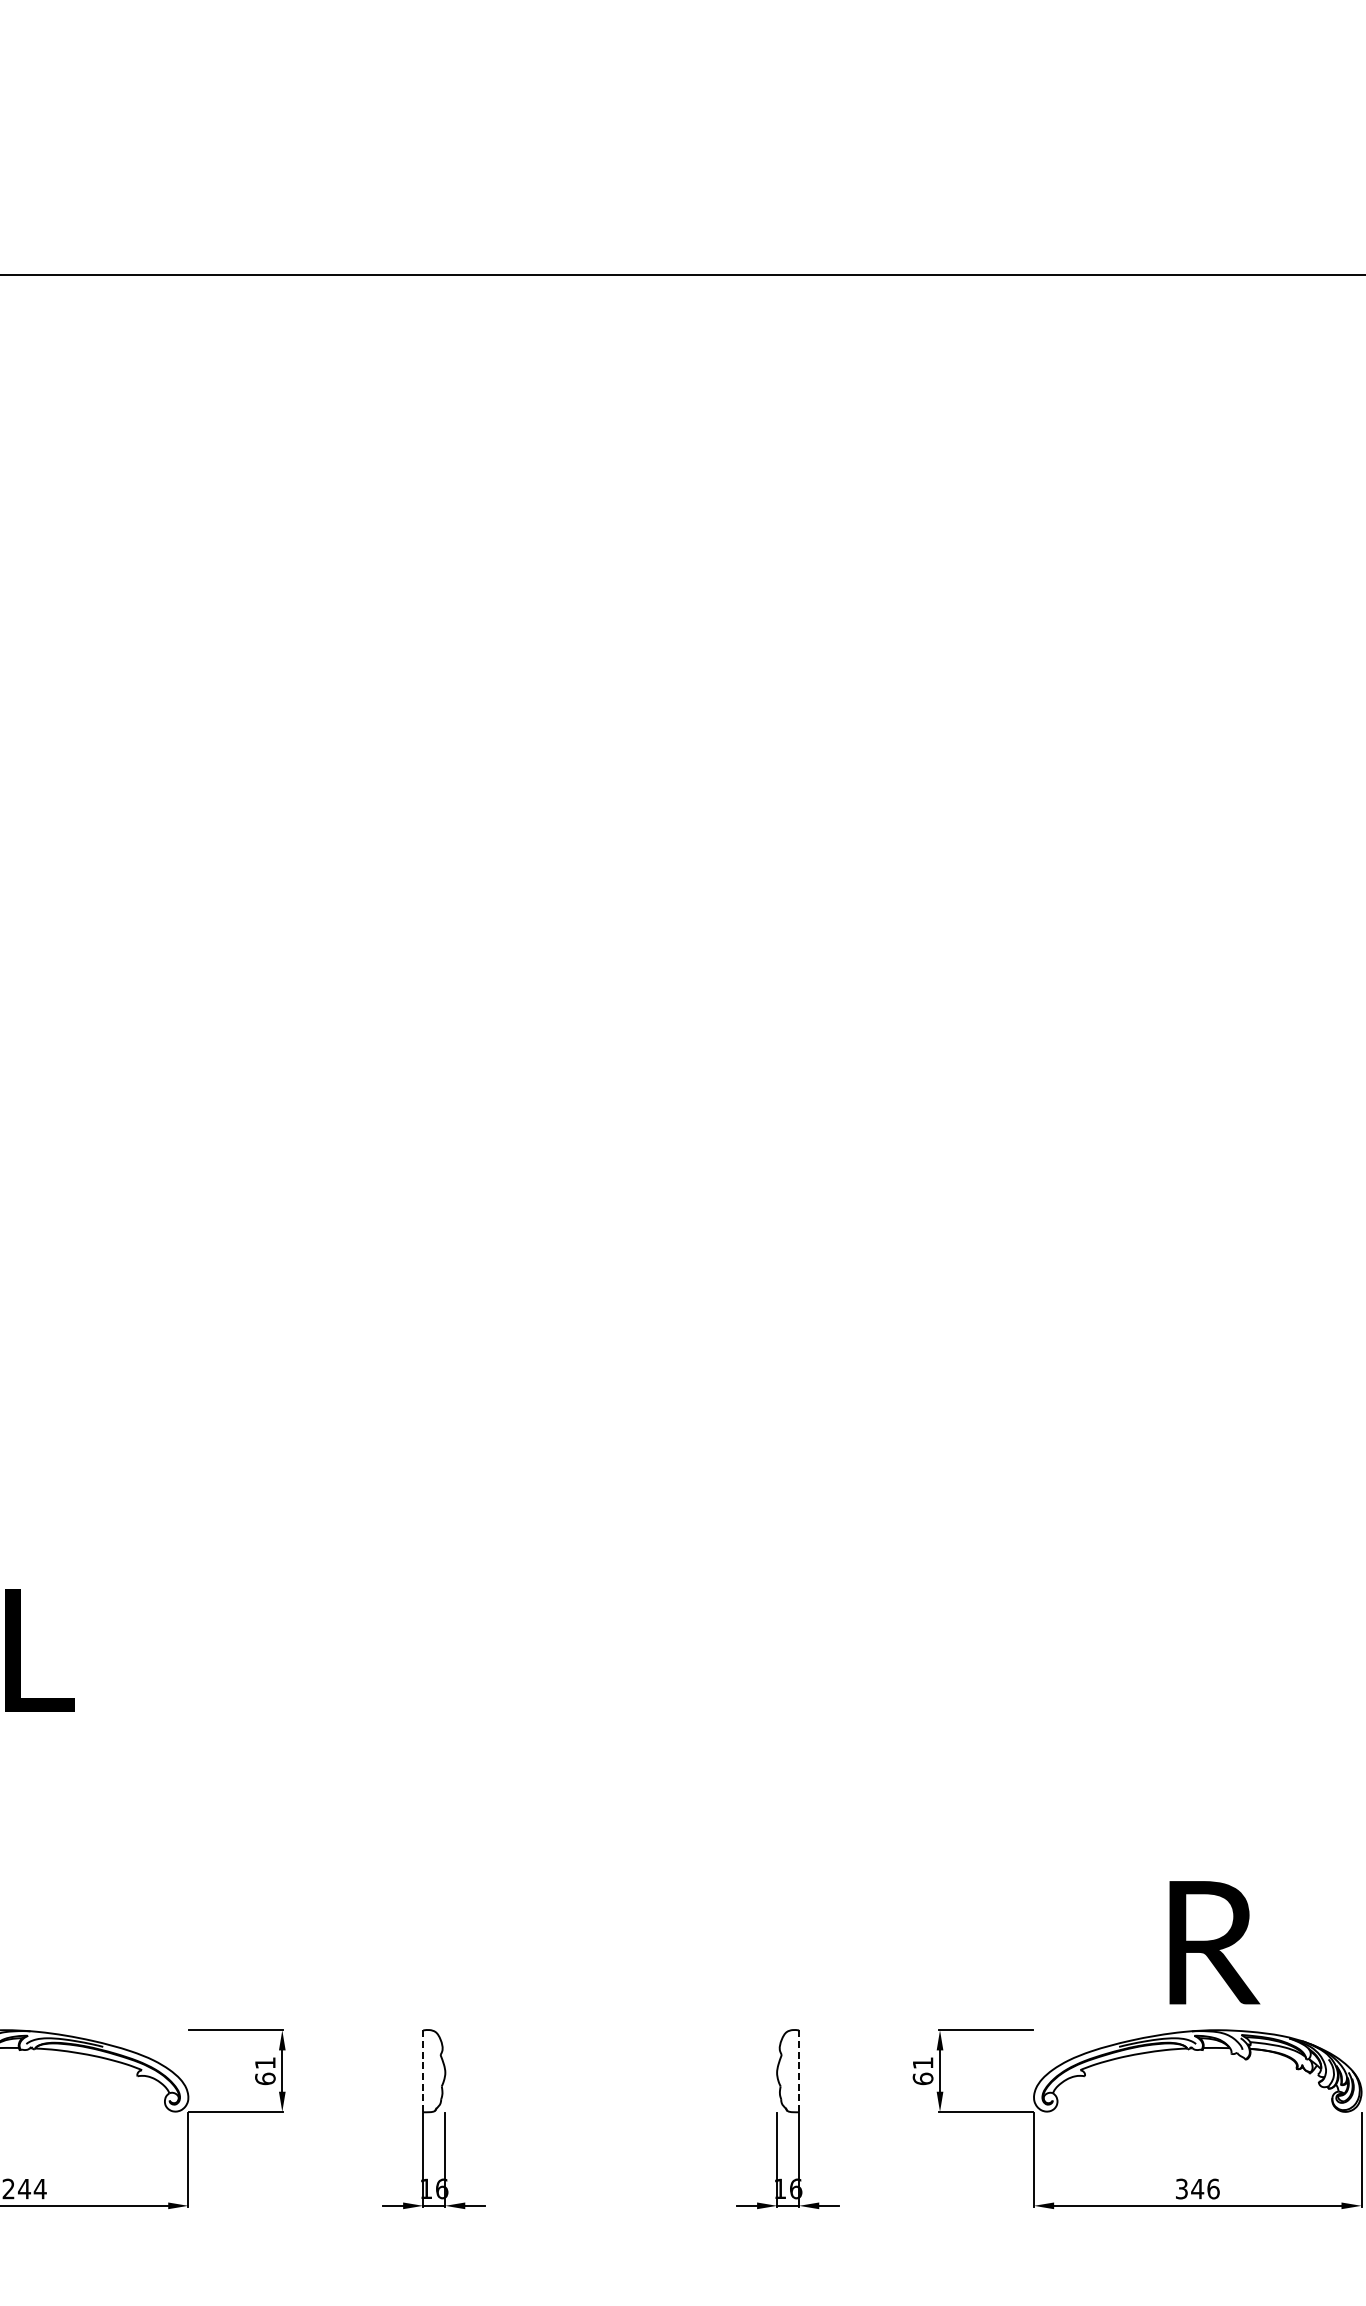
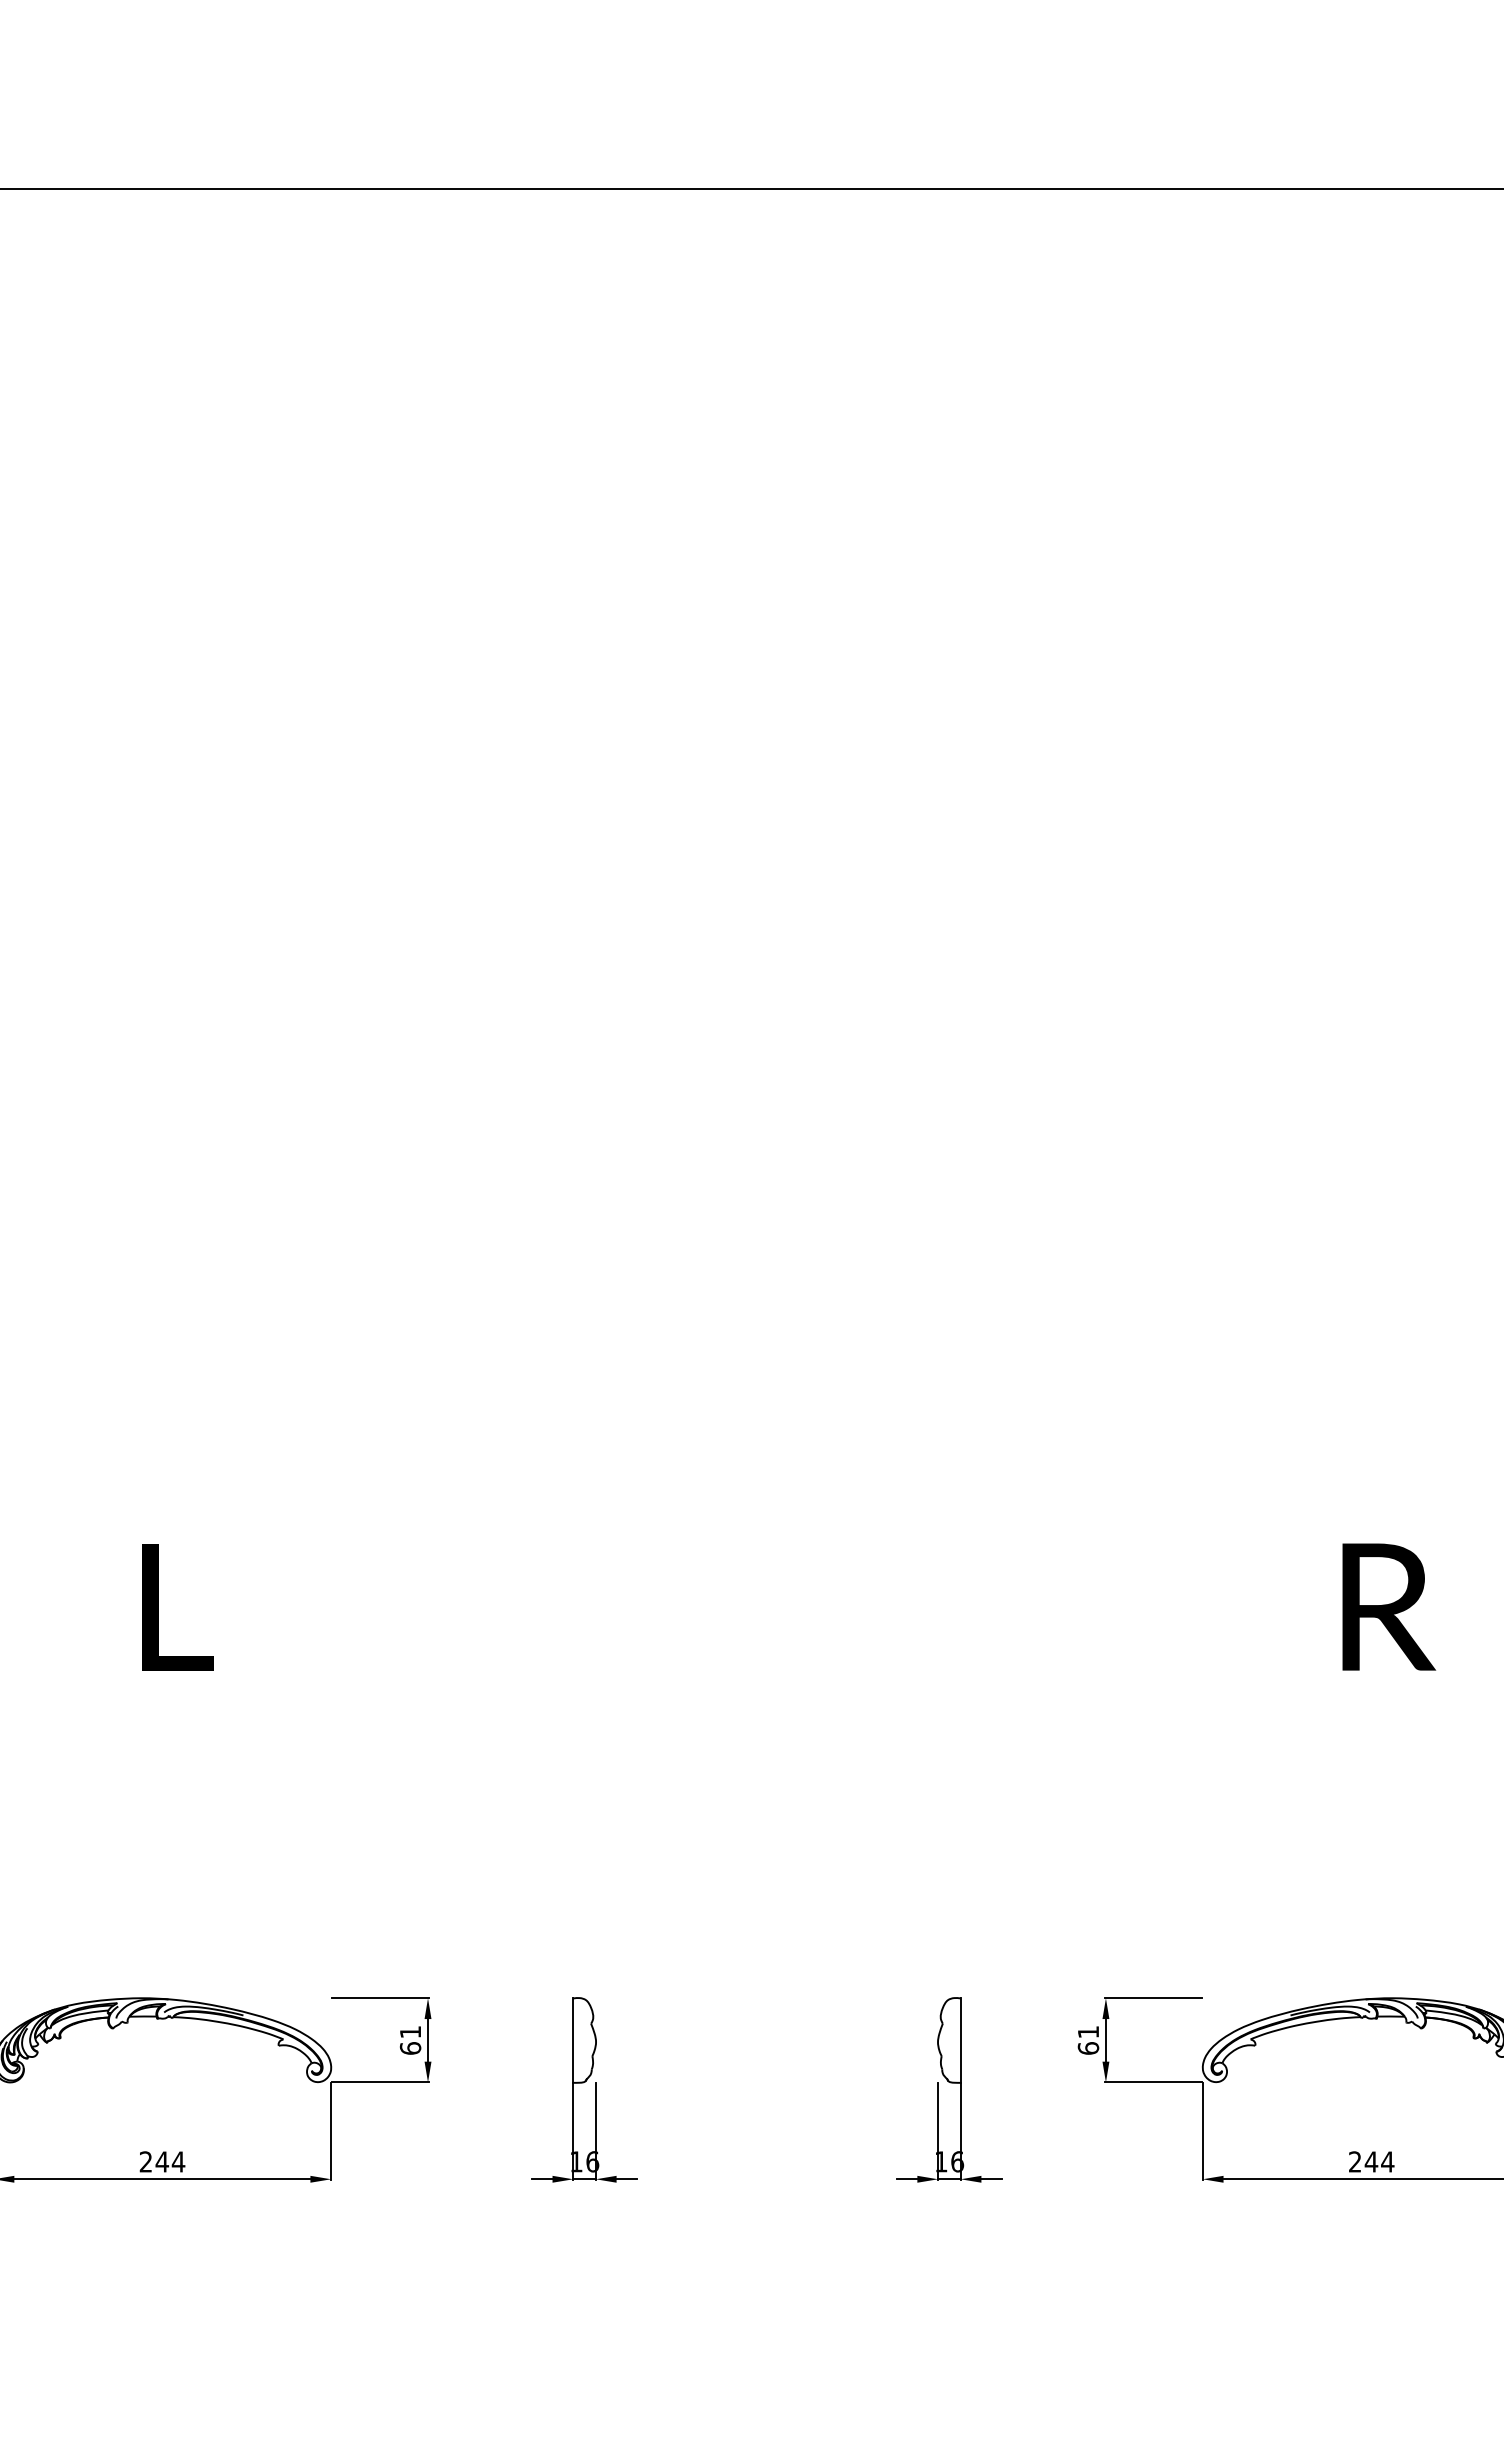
text: (1215, 1942) -> (1389, 1606), moved
line: (423, 2072) -> (573, 2041), dashed -> solid
line: (798, 2072) -> (960, 2041), dashed -> solid
text: (1197, 2188) -> (1371, 2161), 346 -> 244

